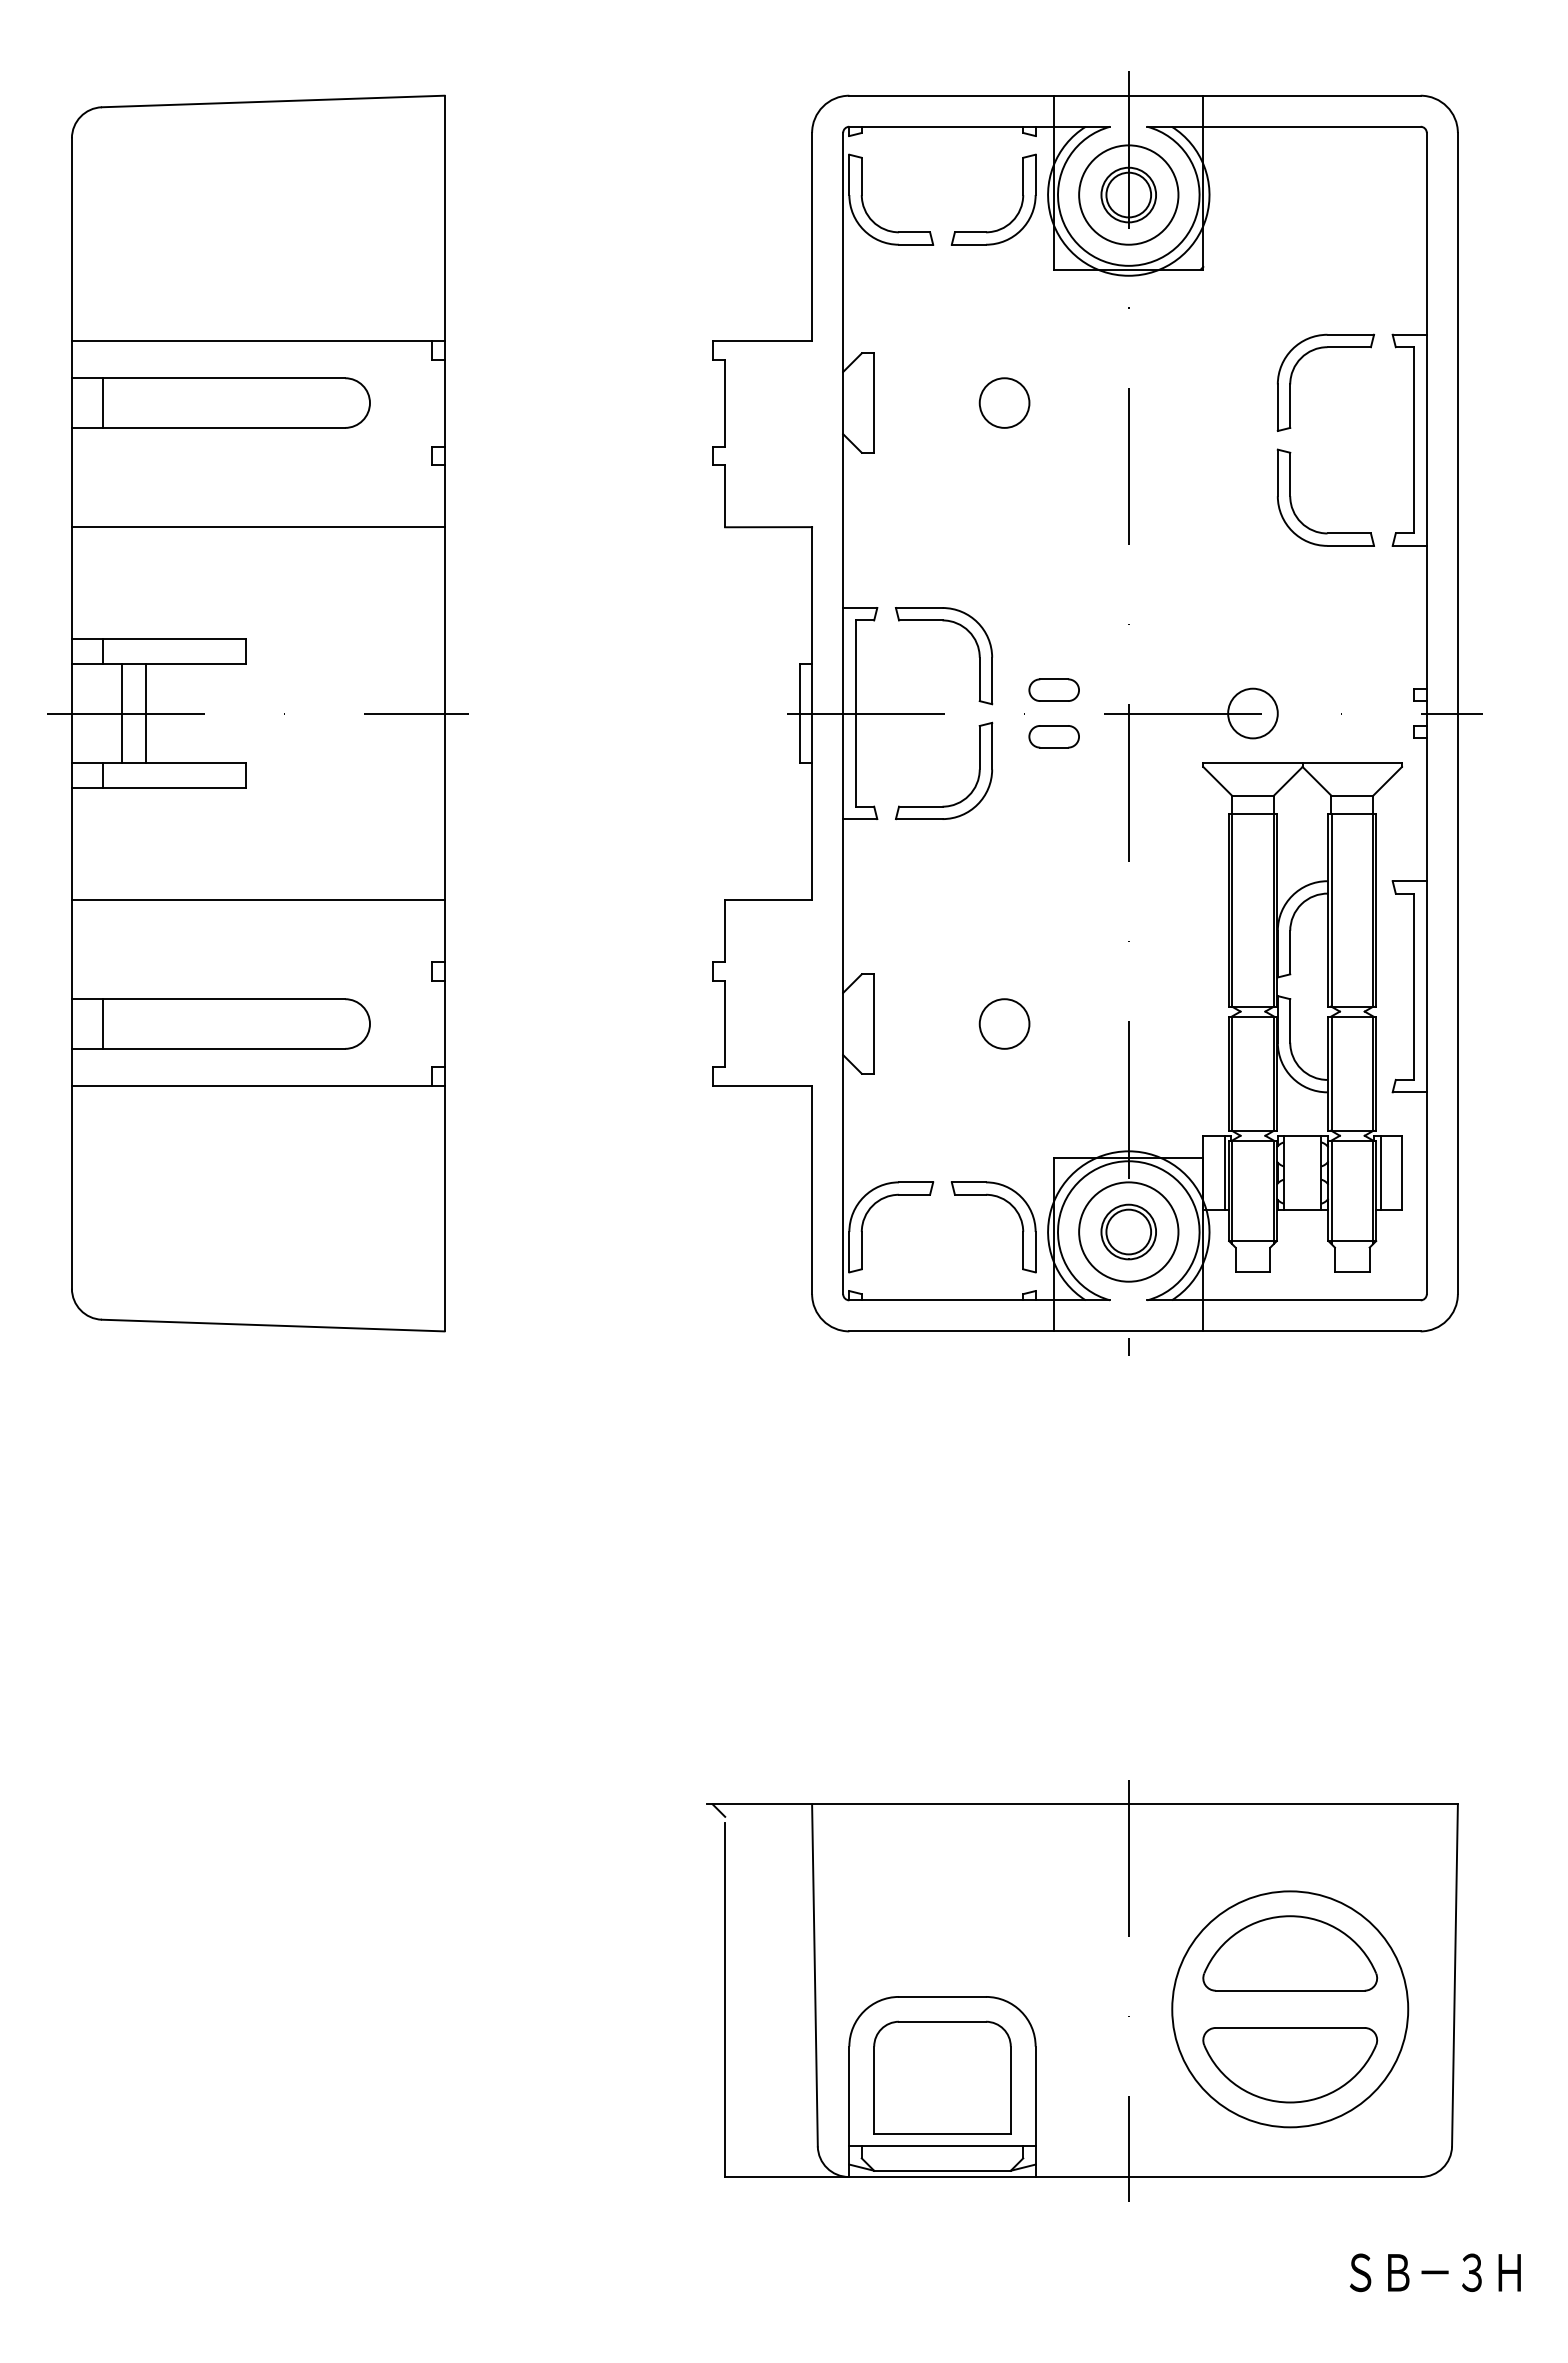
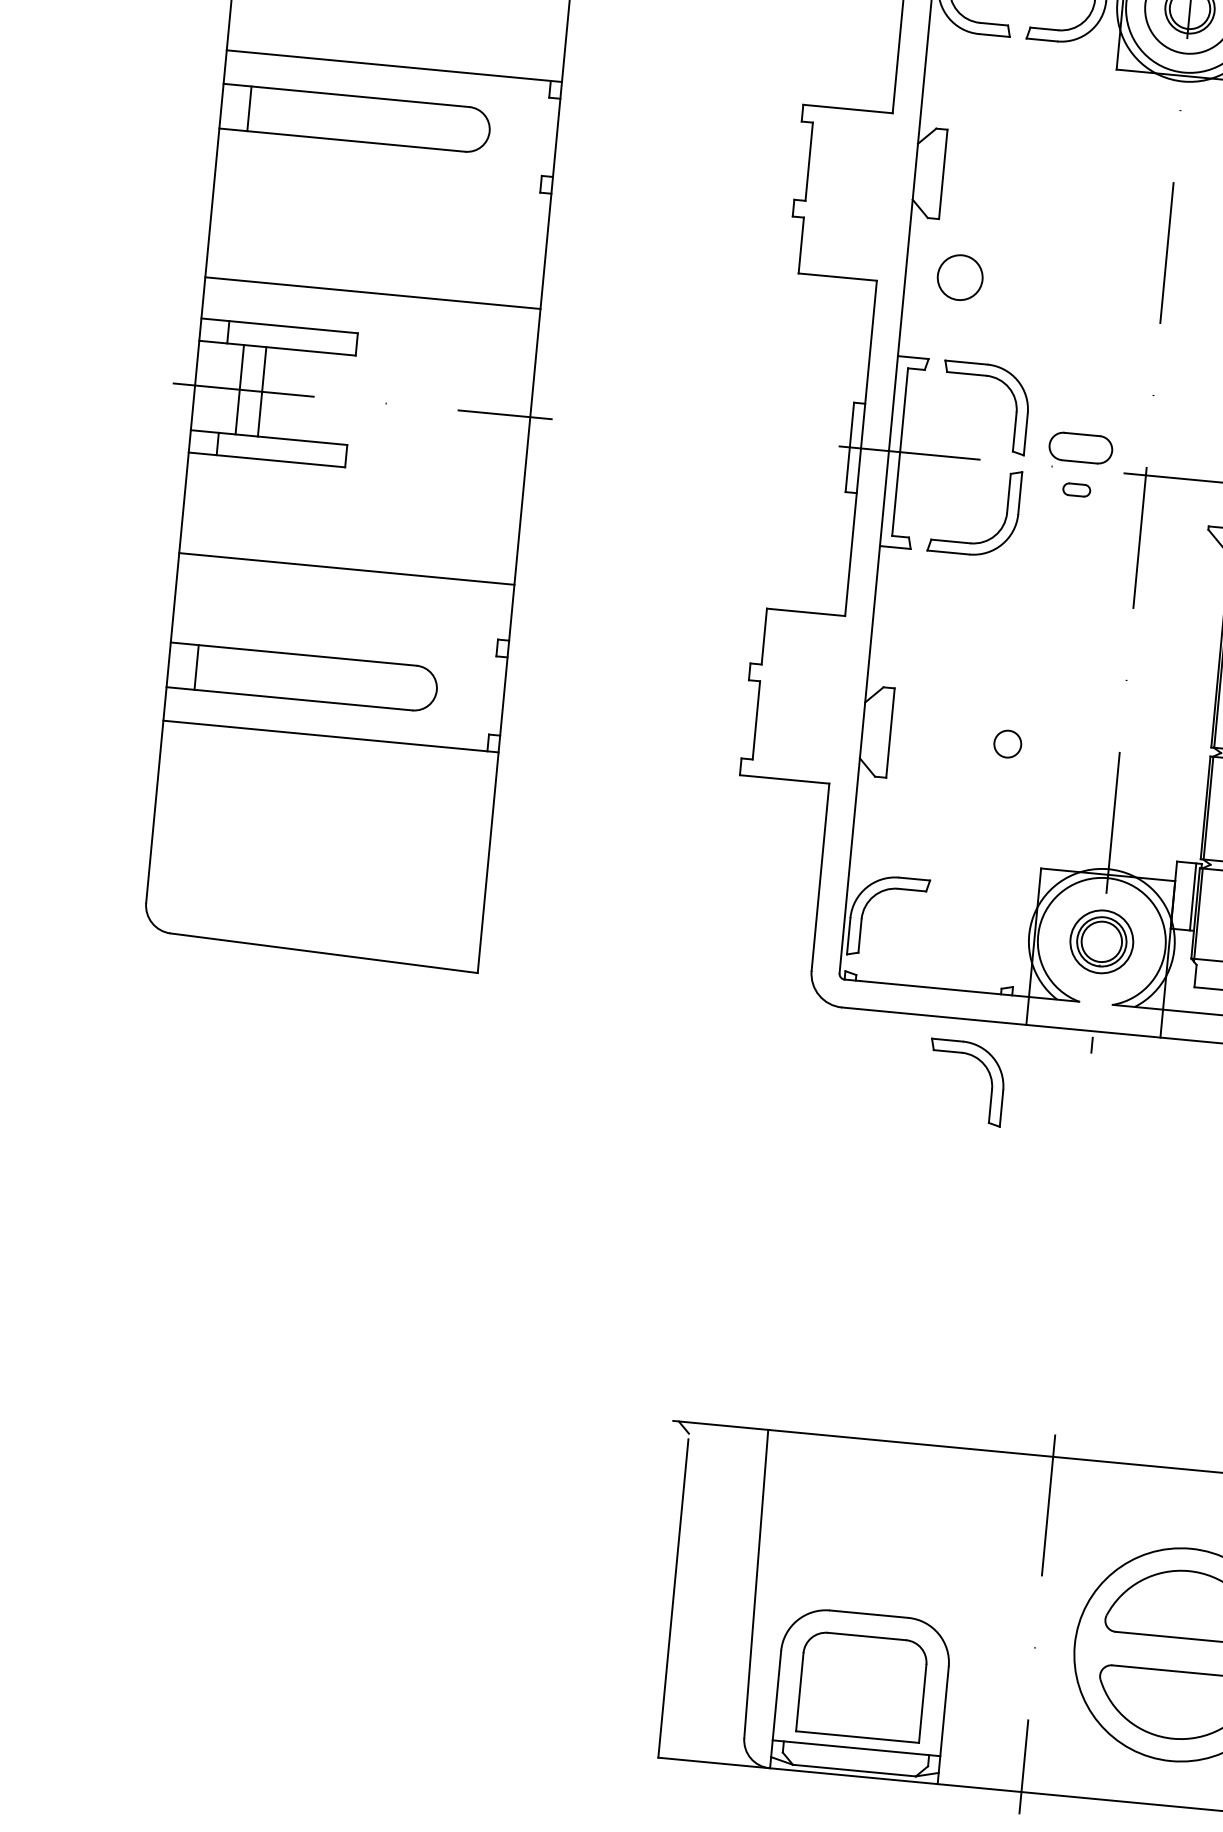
circle: (1004, 402) -> (960, 277), moved
line: (257, 527) -> (372, 293), moved
part: (1053, 689) -> (1080, 447), size x1.4
part: (1053, 736) -> (1076, 489), size x0.6
circle: (1004, 1023) -> (1007, 743), size x0.6
part: (1015, 1211) -> (986, 1070), moved
circle: (1128, 1231) -> (1101, 941), size x0.7

